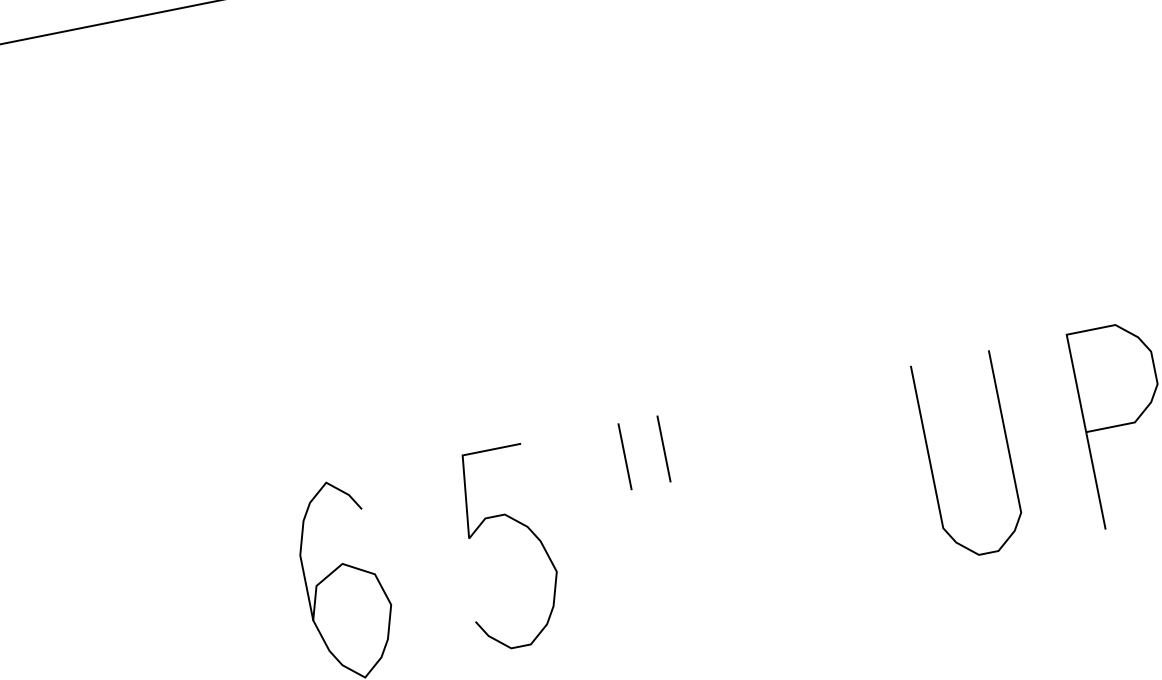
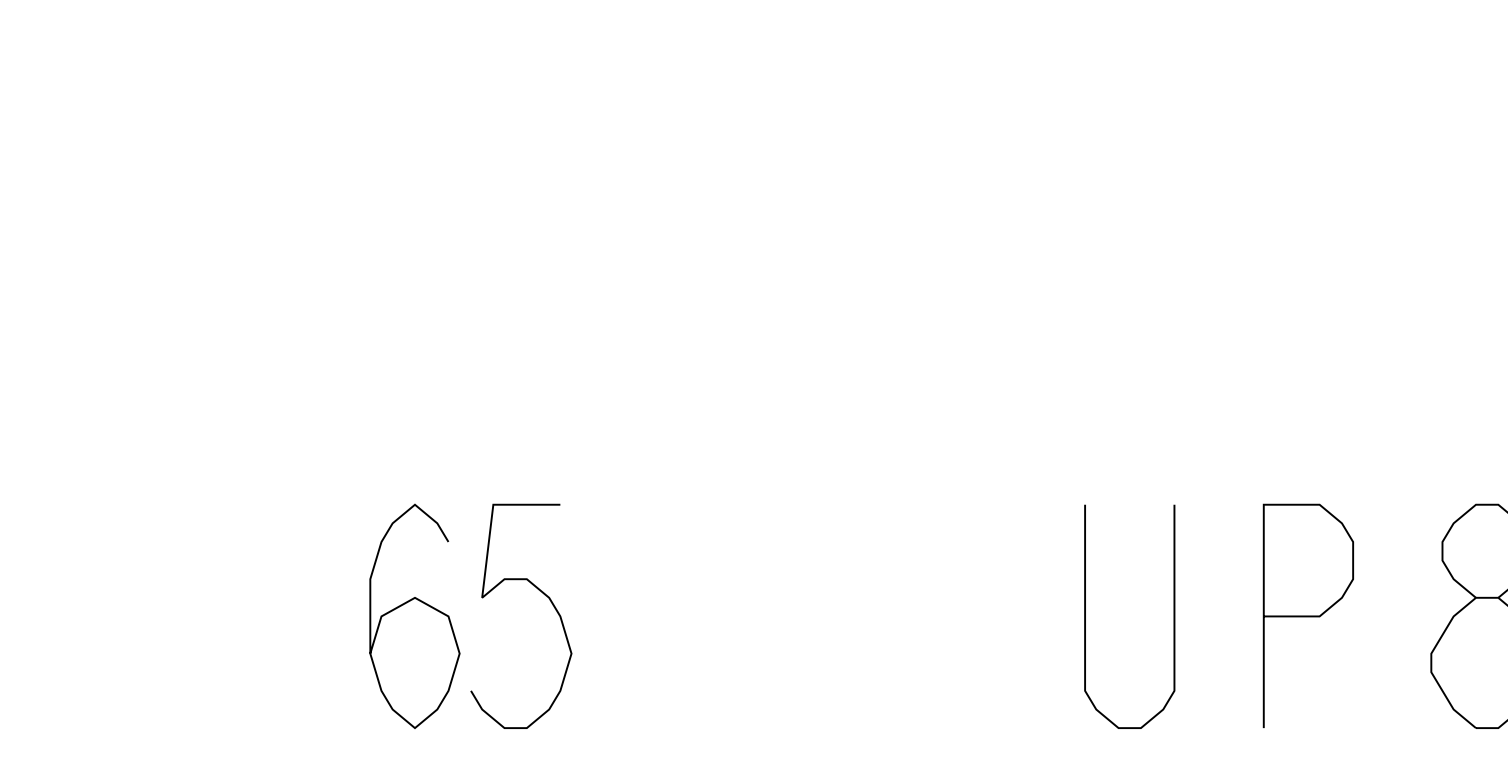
line: (663, 448) -> (794, 541), removed
line: (625, 456) -> (750, 541), removed
curve: (517, 522) -> (538, 590), moved

